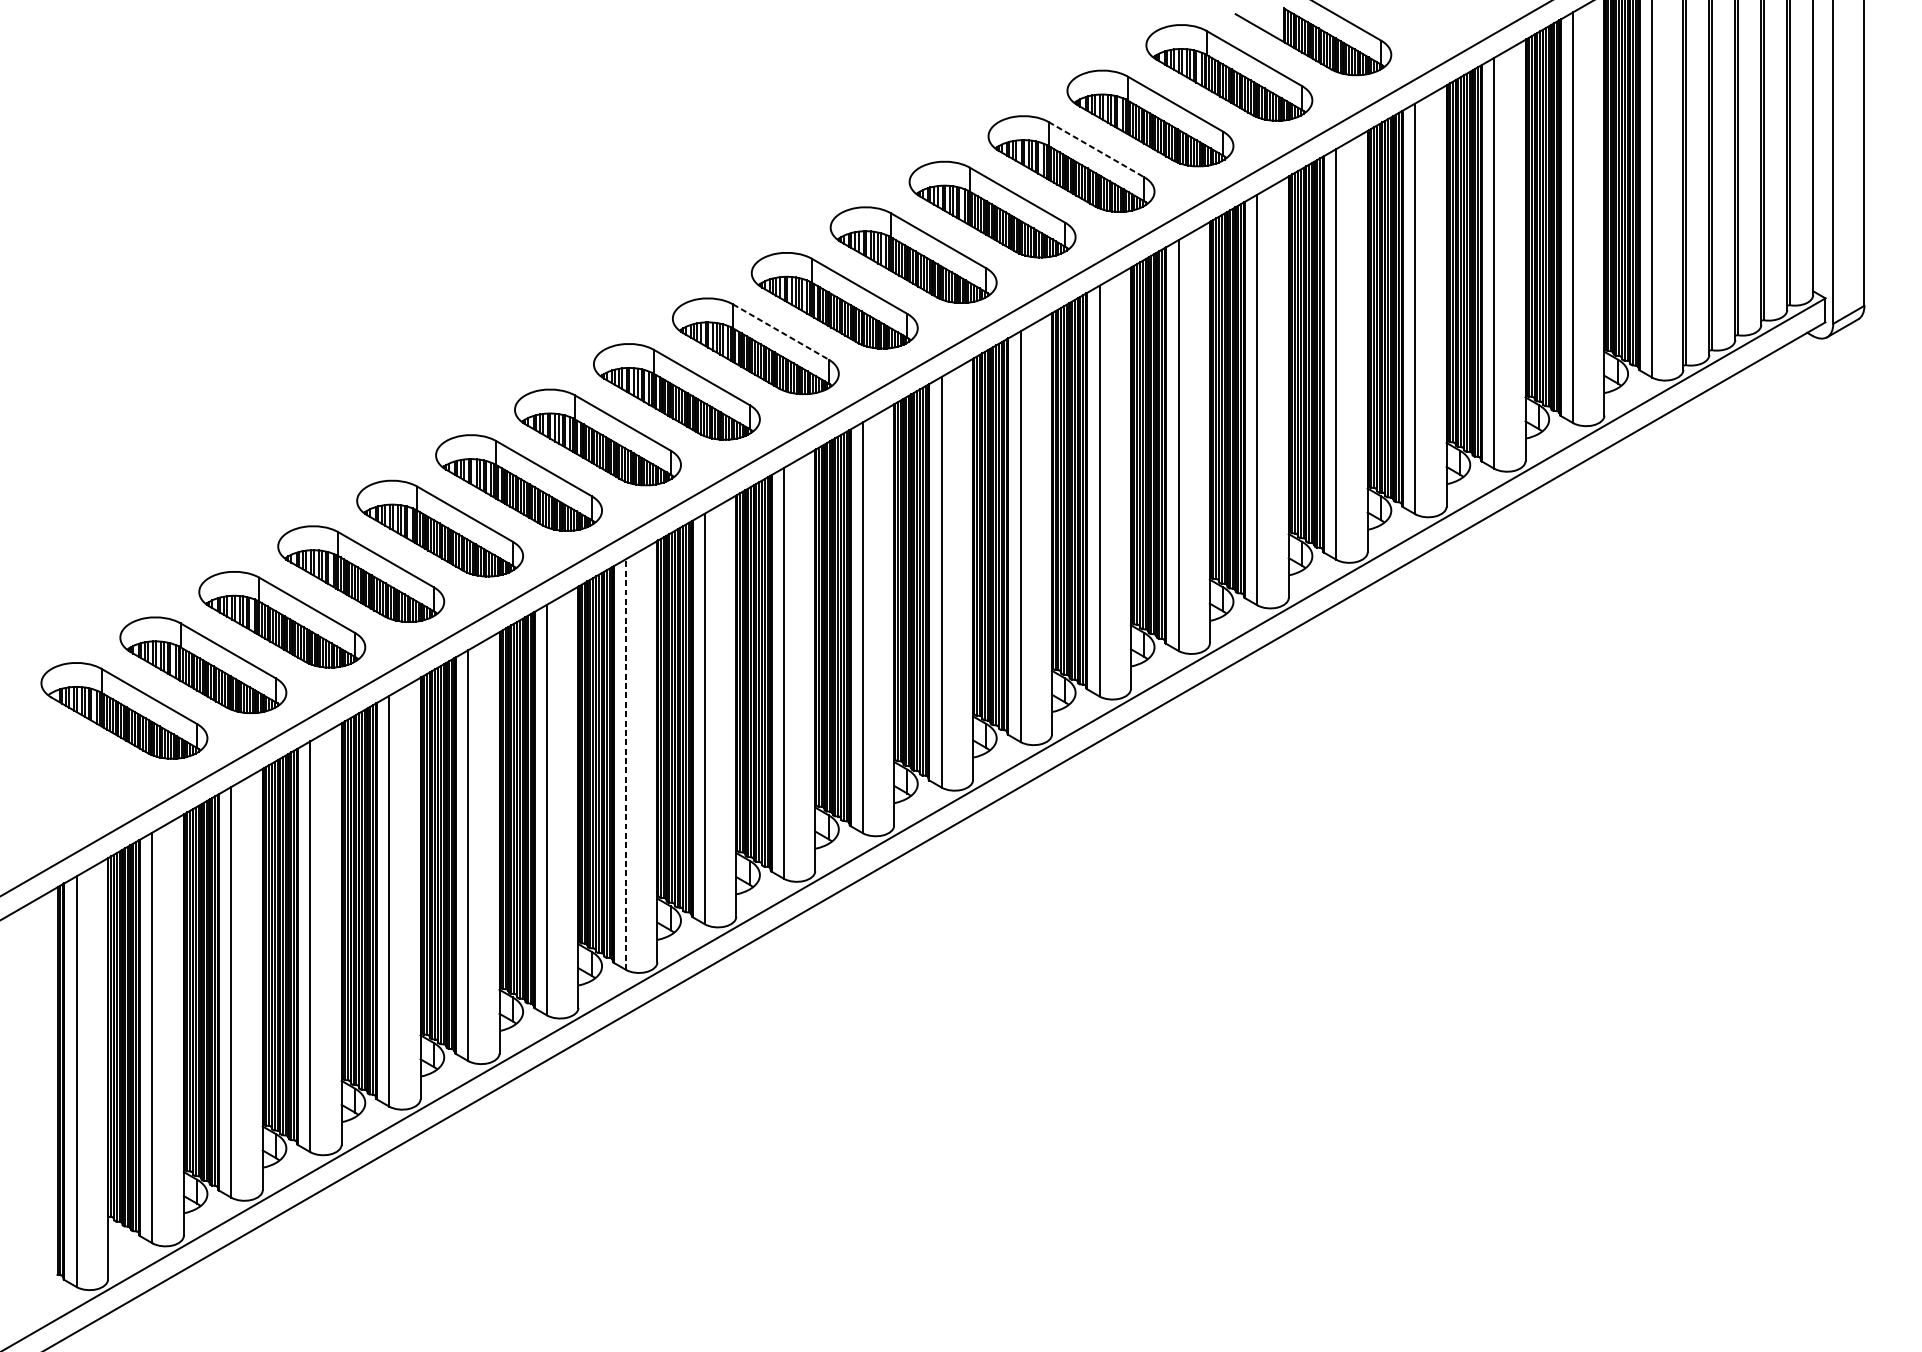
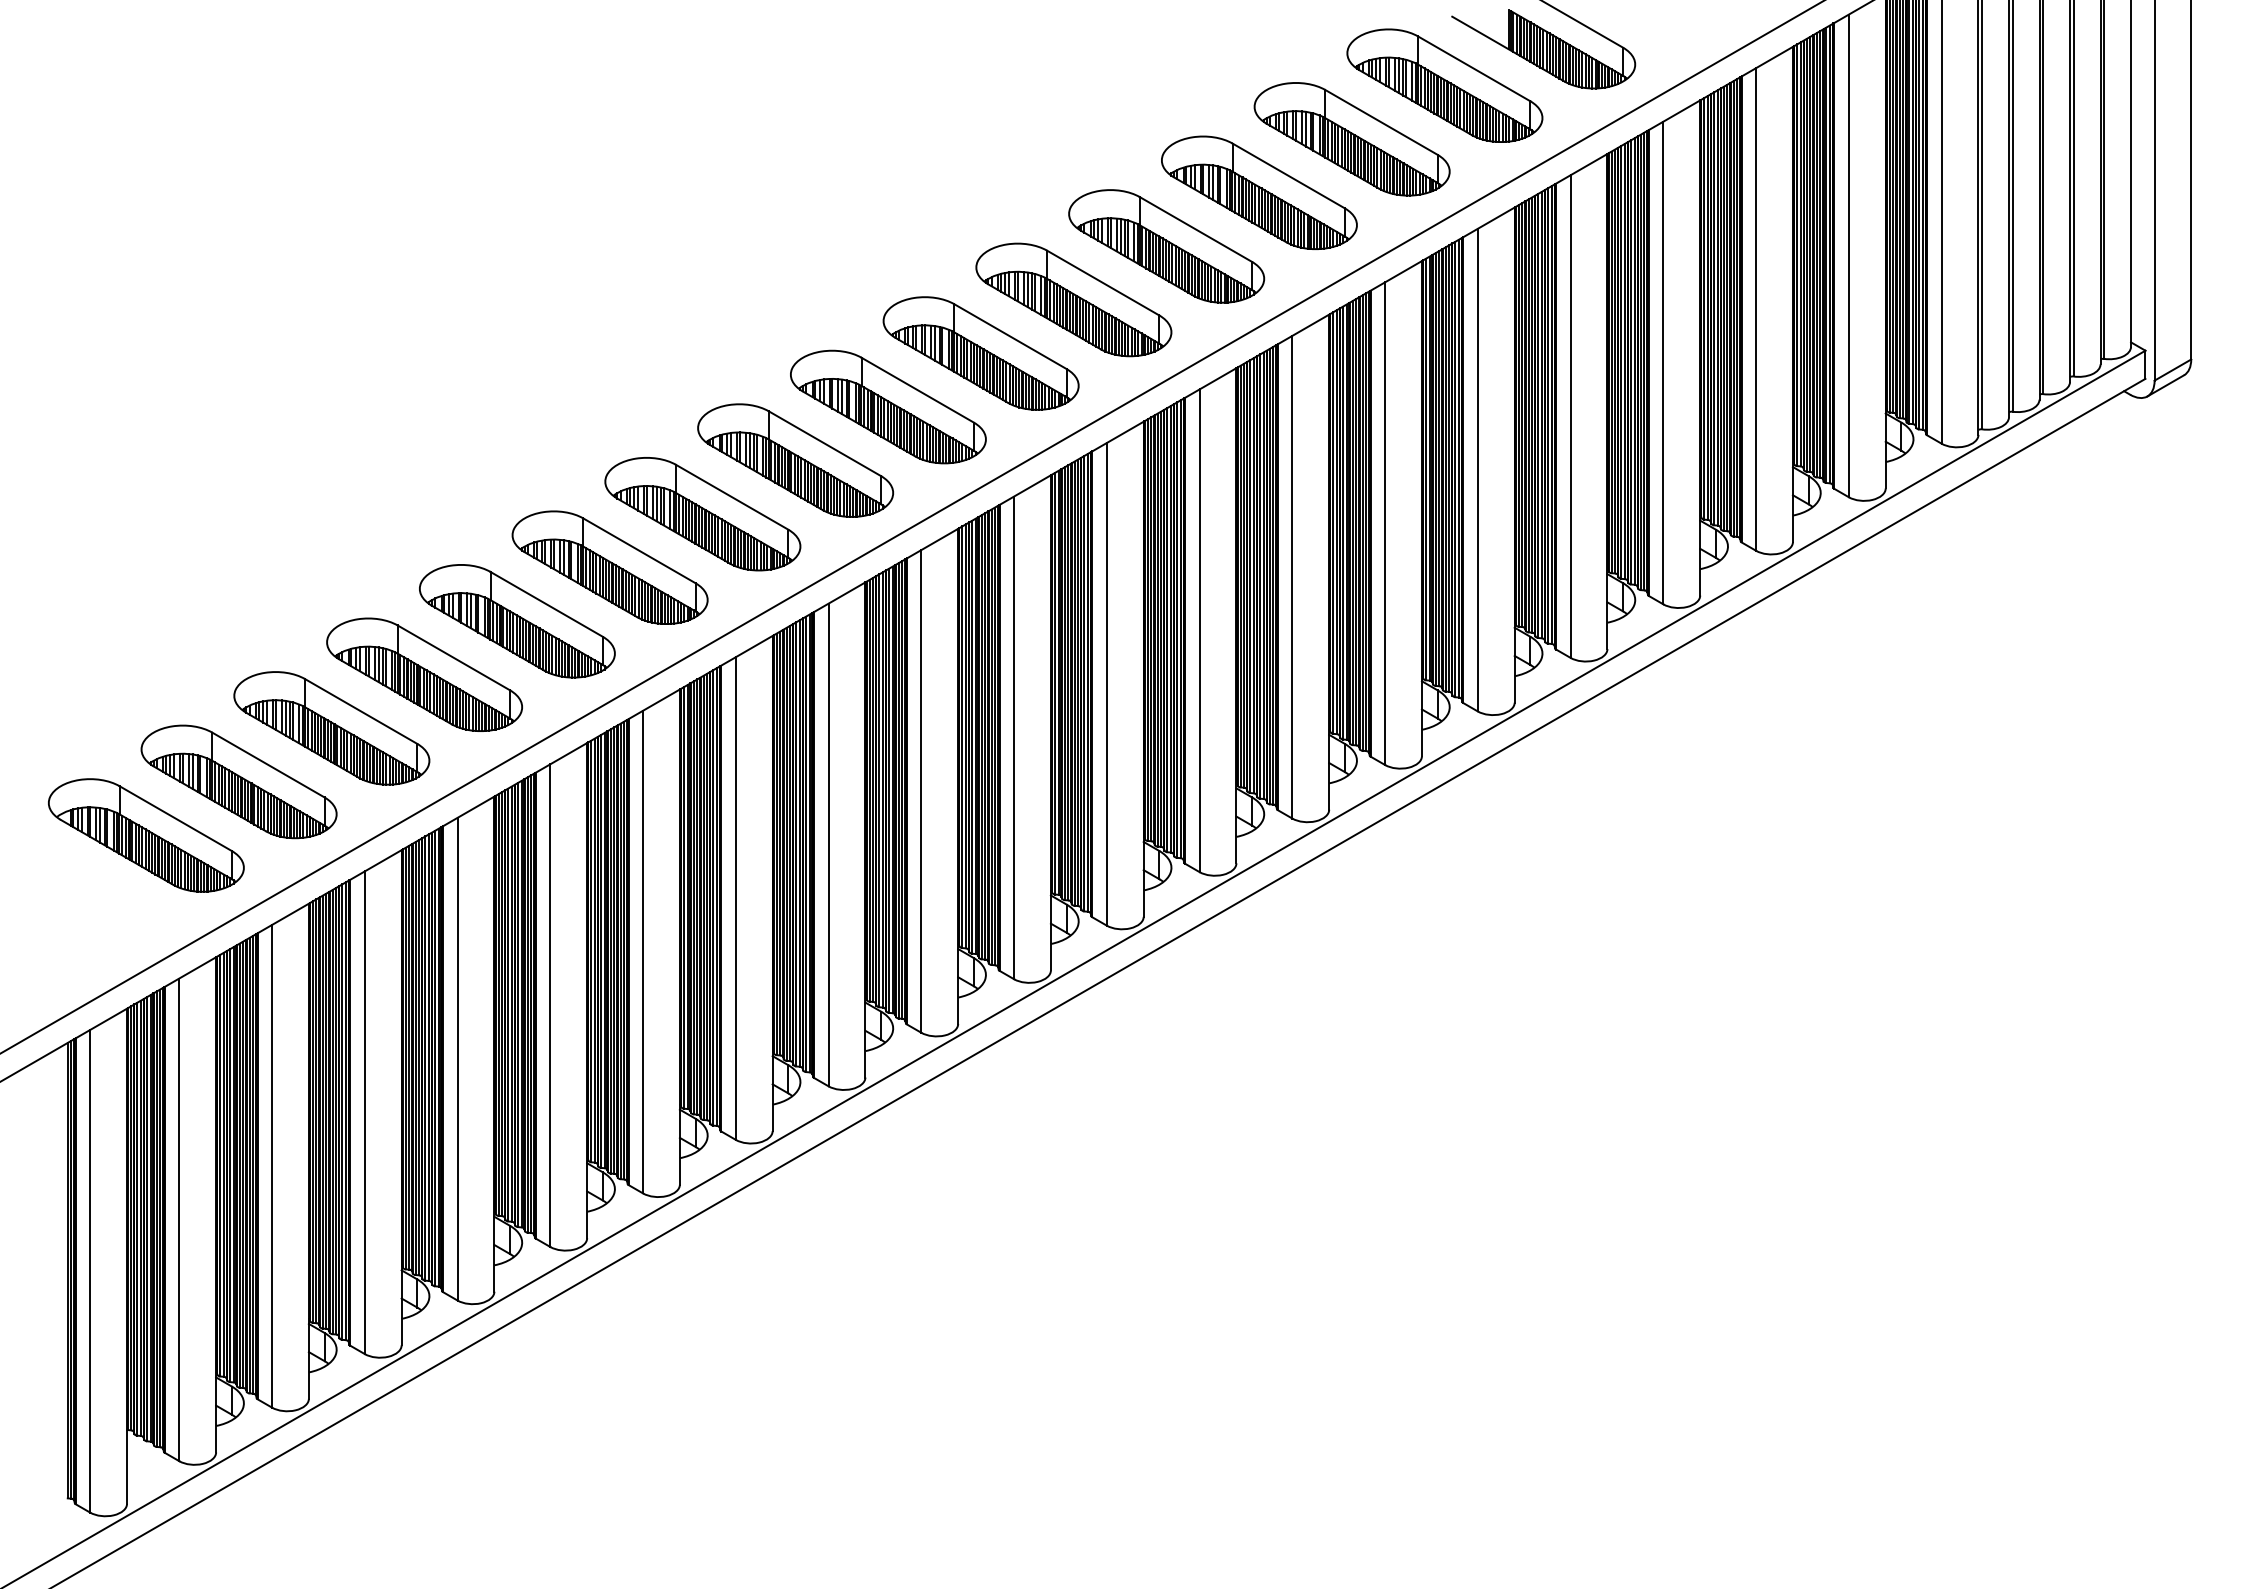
line: (1096, 149) -> (1288, 175), dashed -> solid
line: (780, 332) -> (917, 390), dashed -> solid
line: (625, 764) -> (735, 898), dashed -> solid

